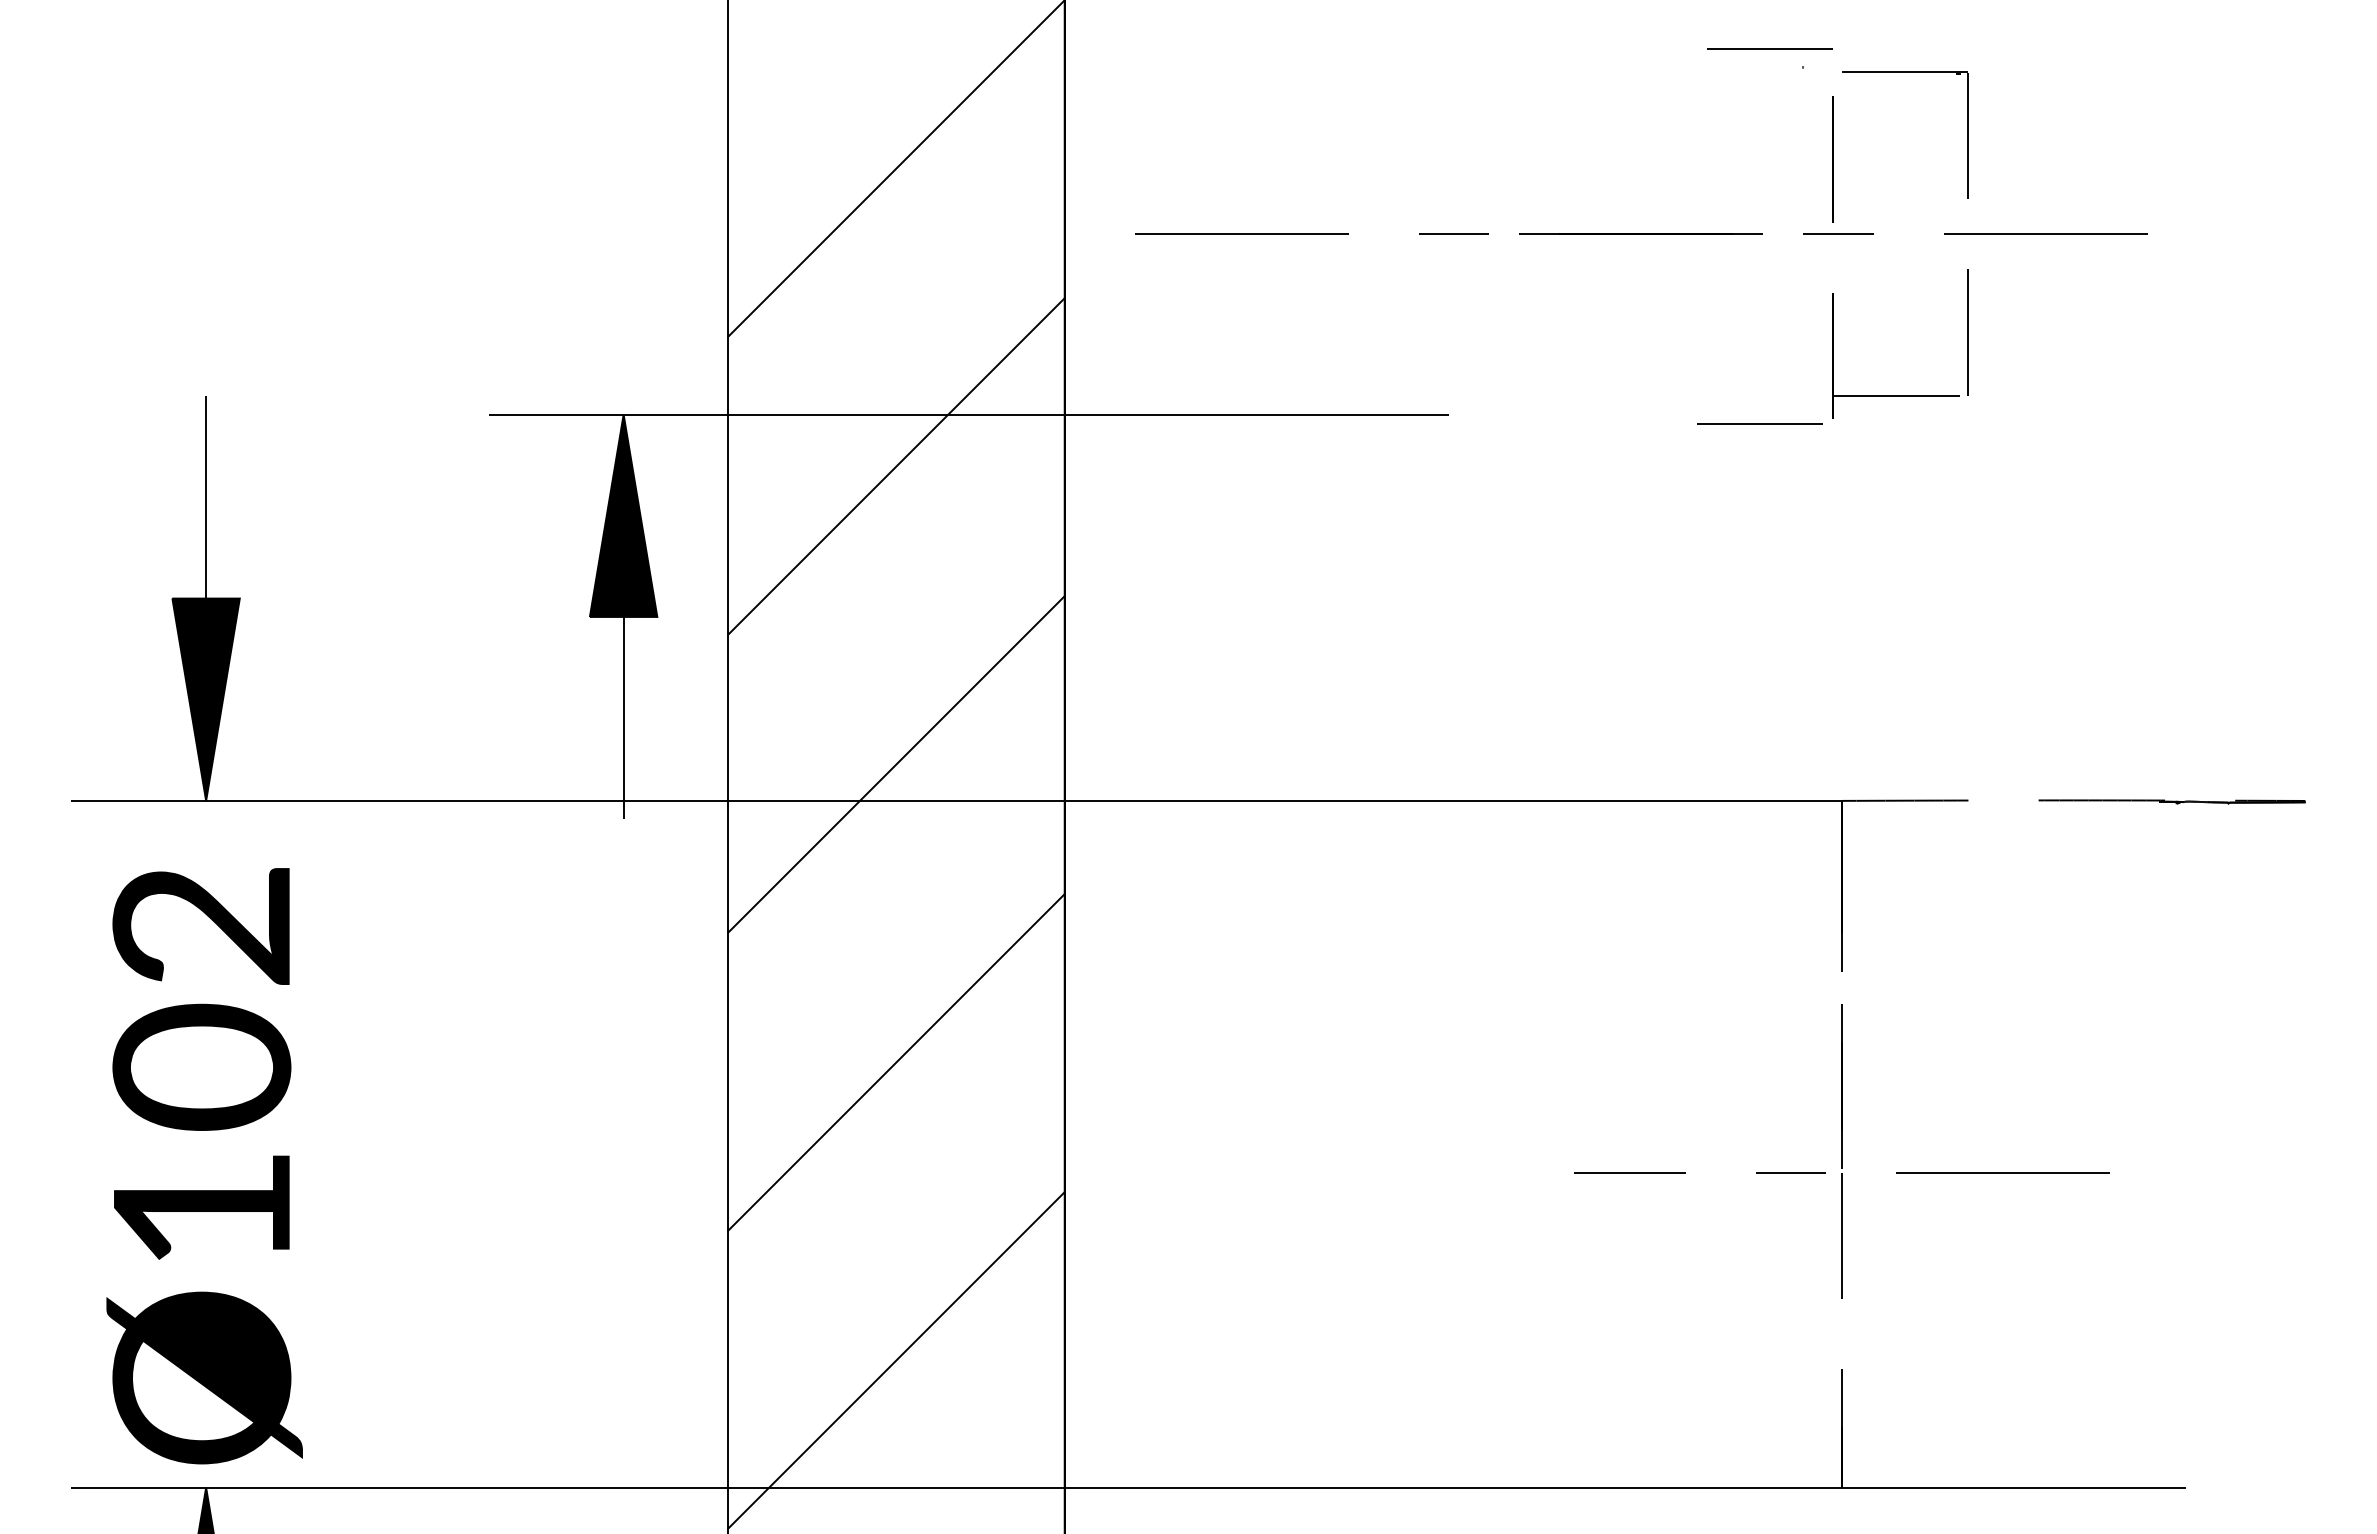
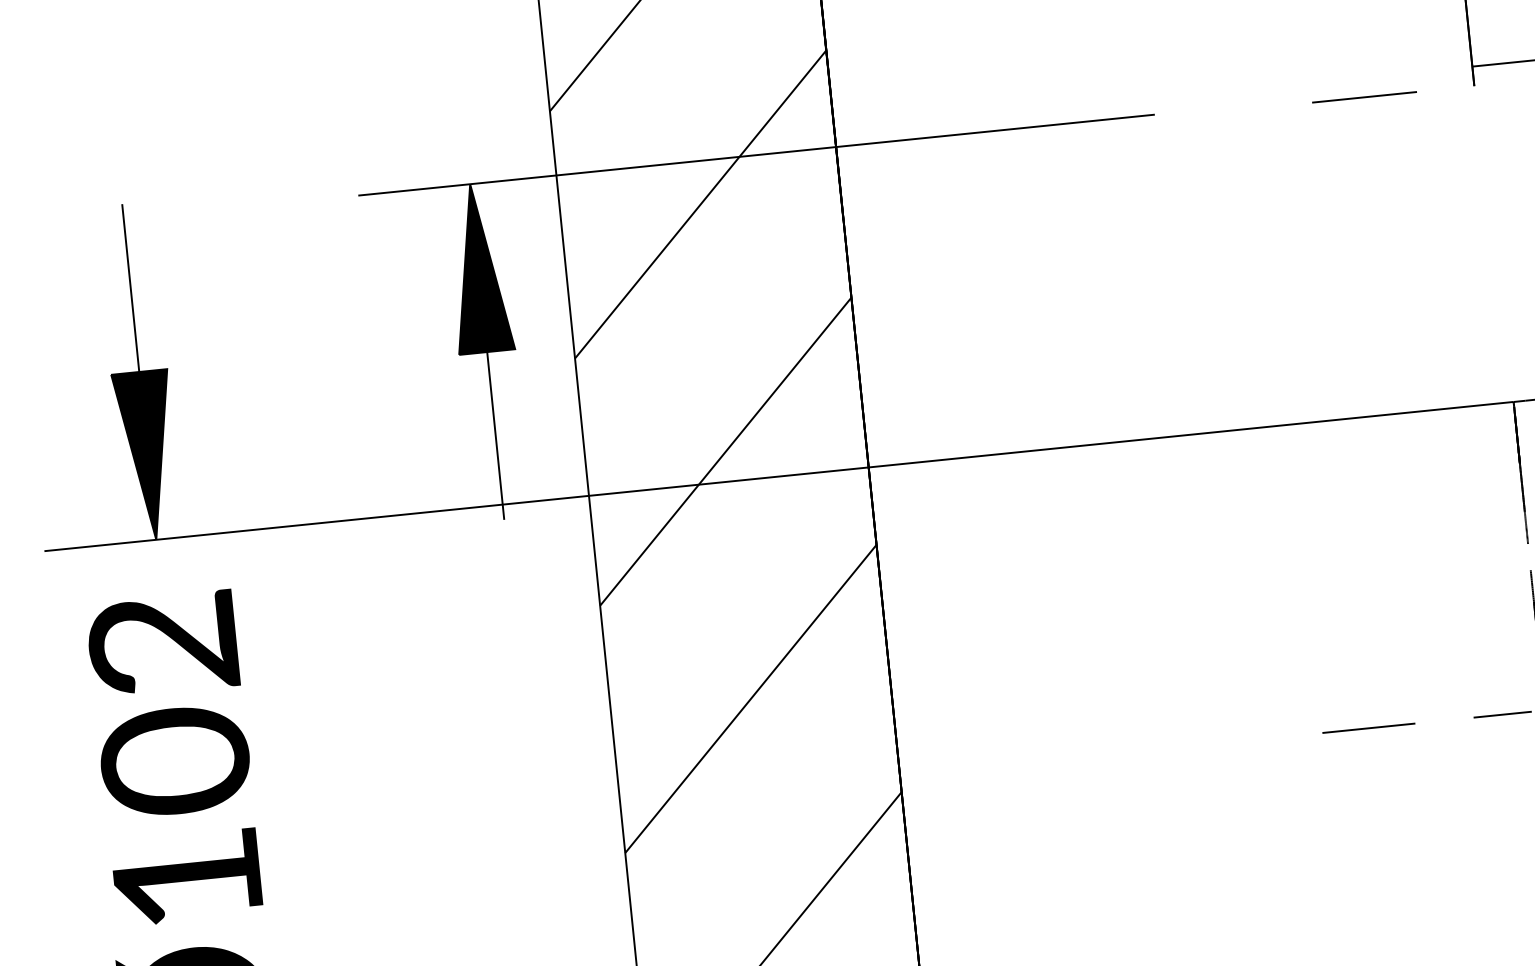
line: (1759, 423) -> (1363, 96), moved

